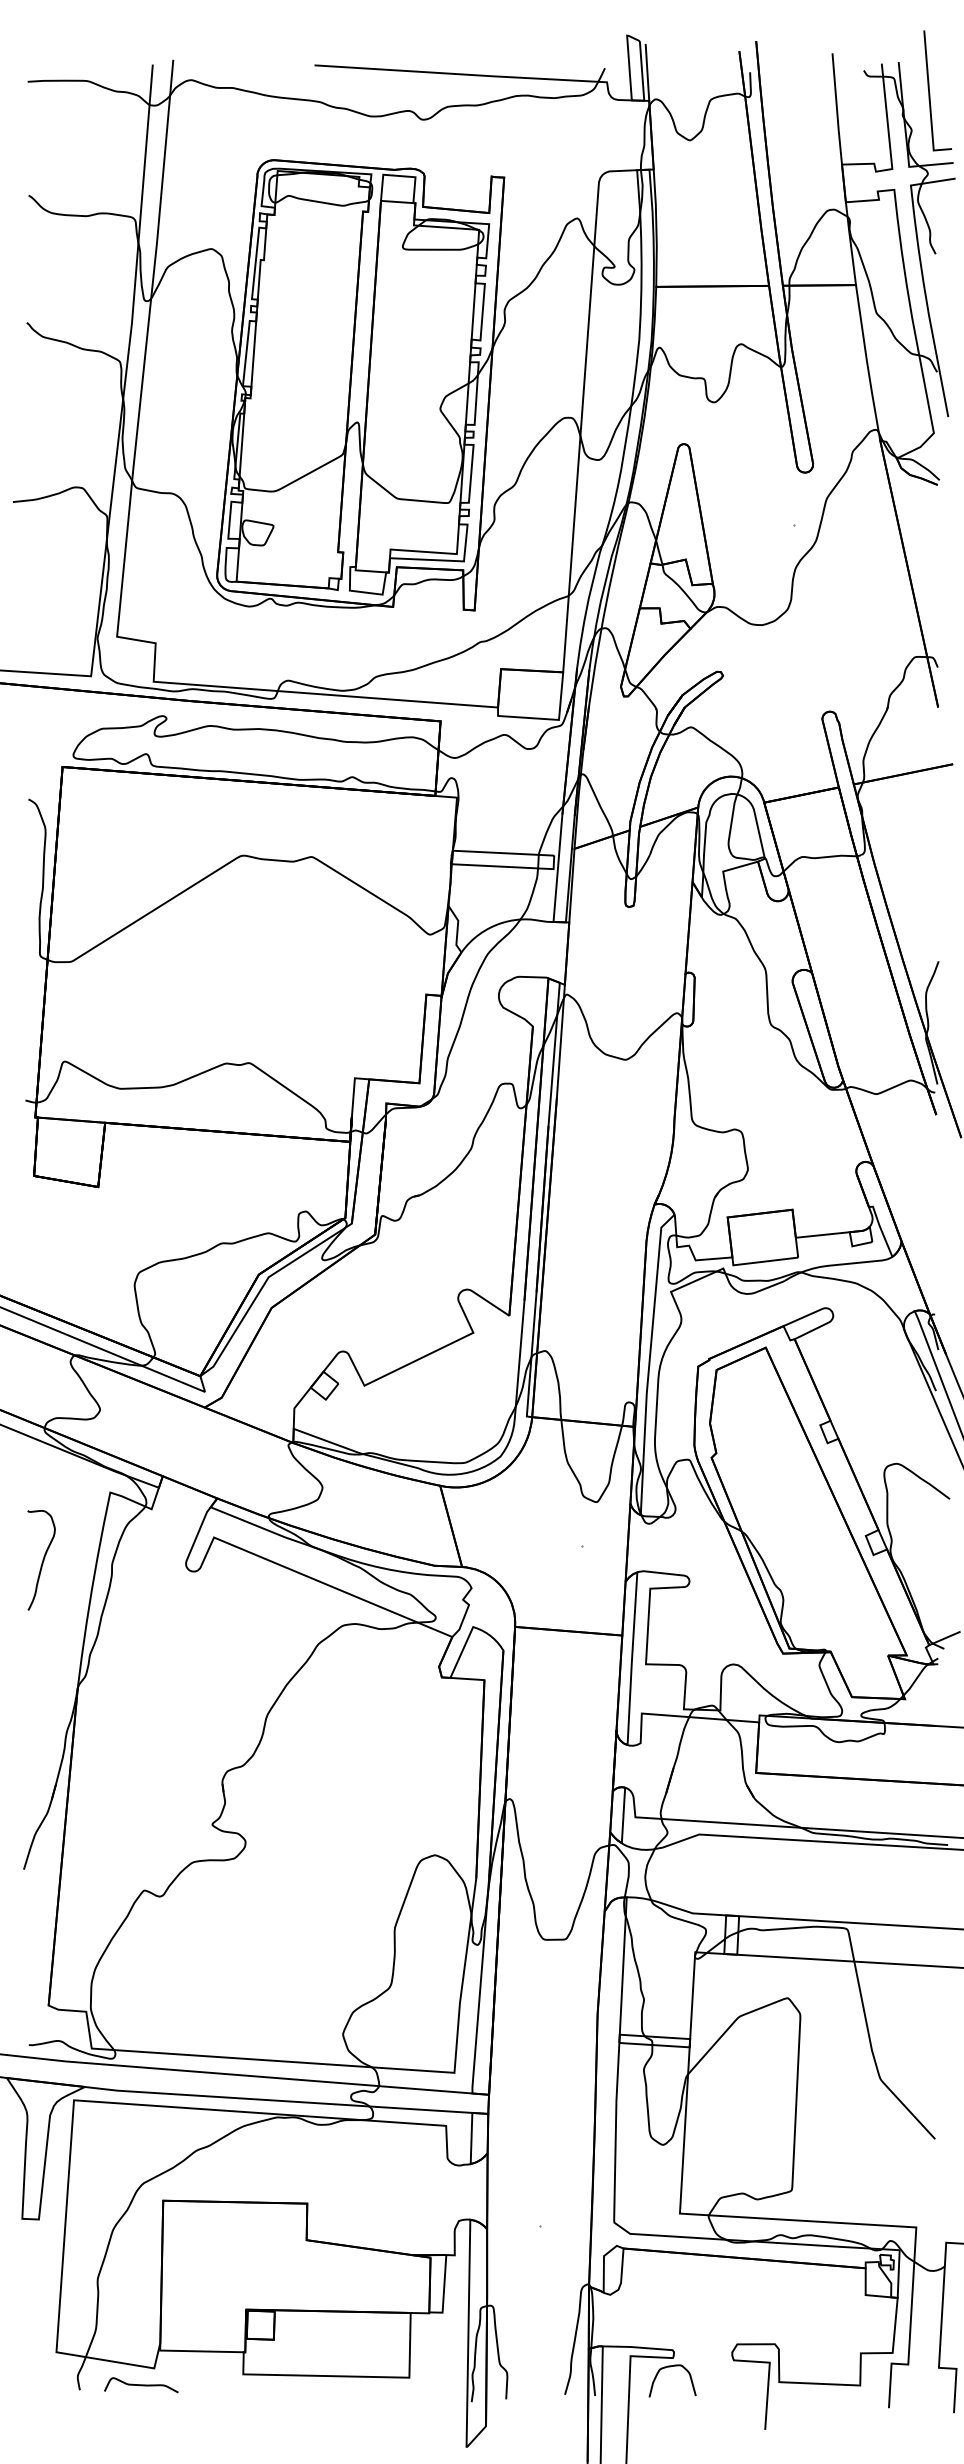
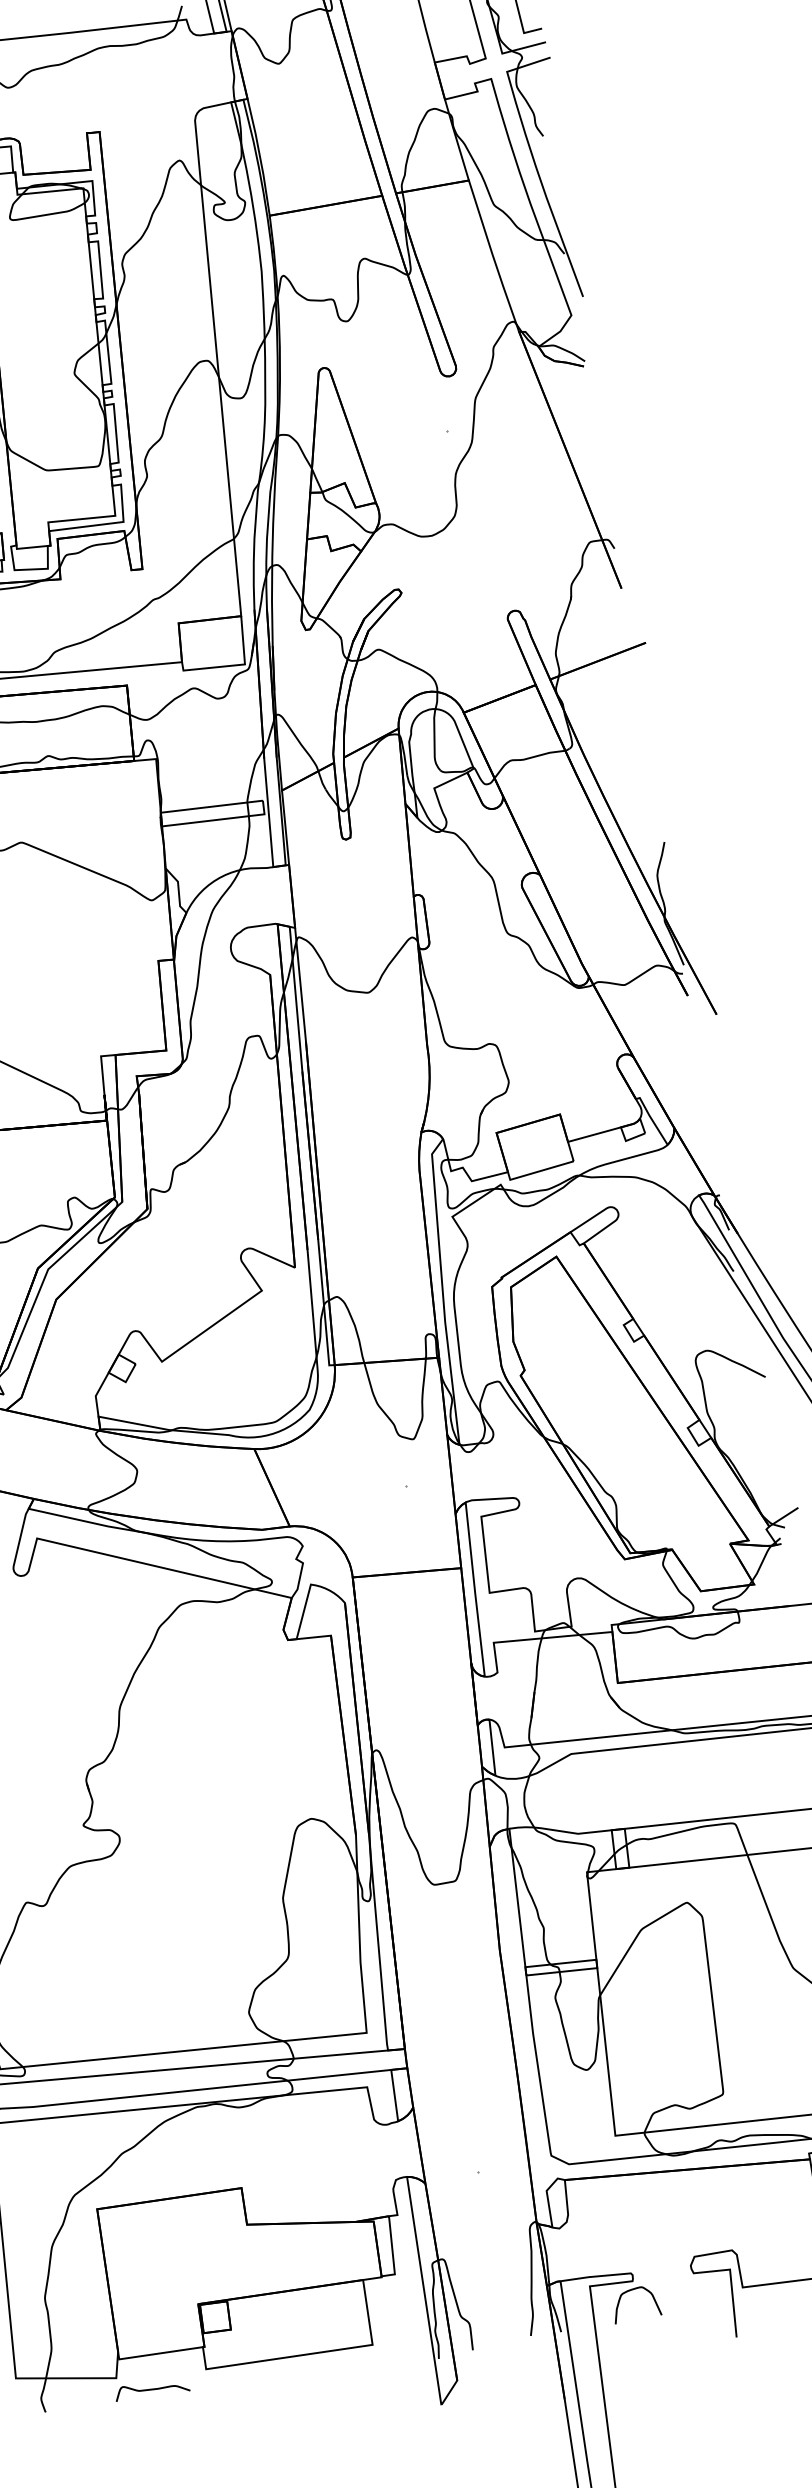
curve: (141, 2385) -> (152, 2389), moved

